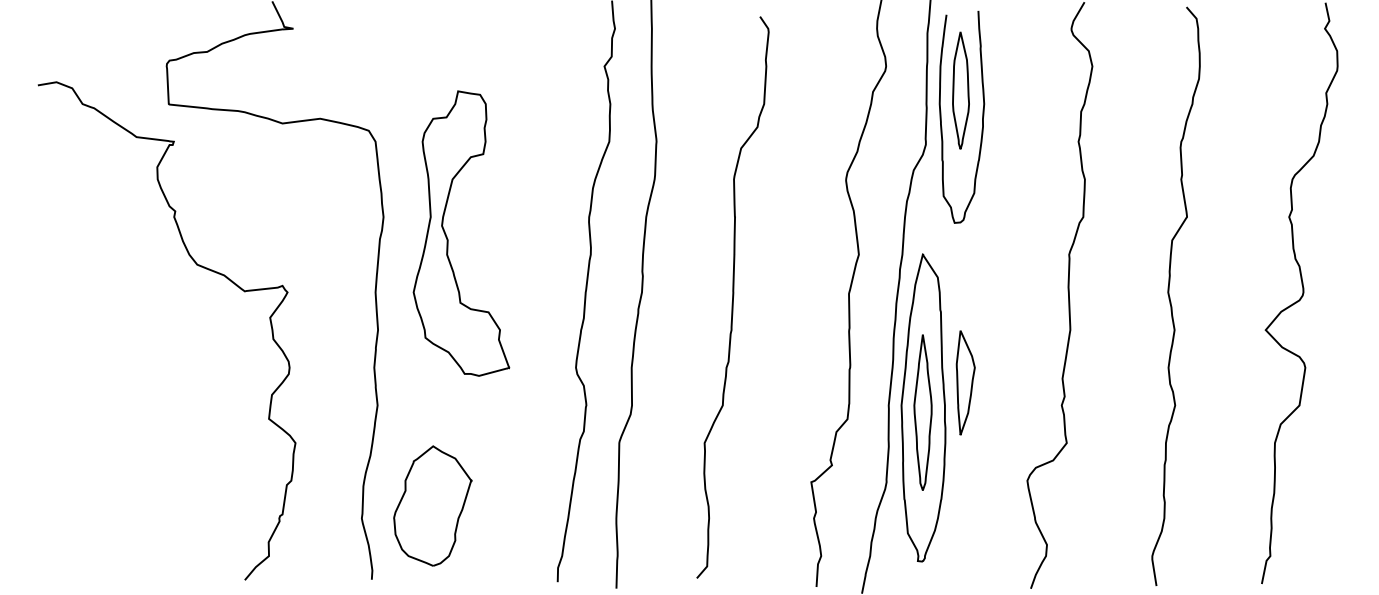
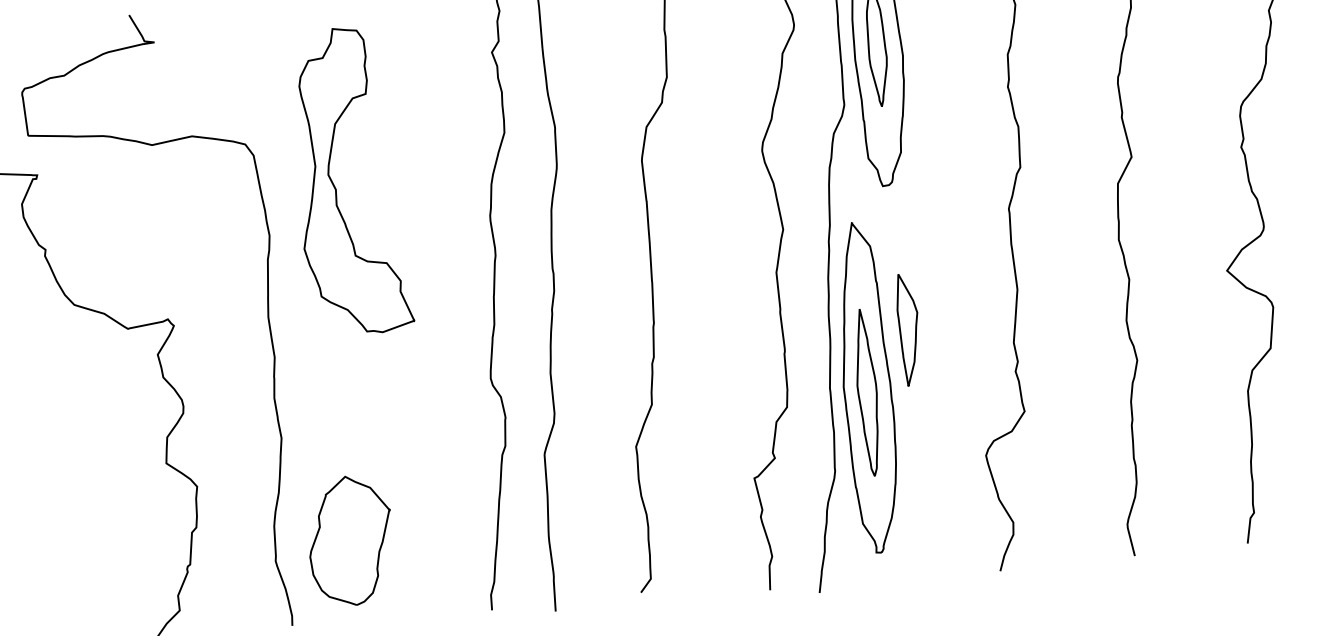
part: (447, 236) -> (335, 185), moved
part: (965, 382) -> (908, 329), moved

